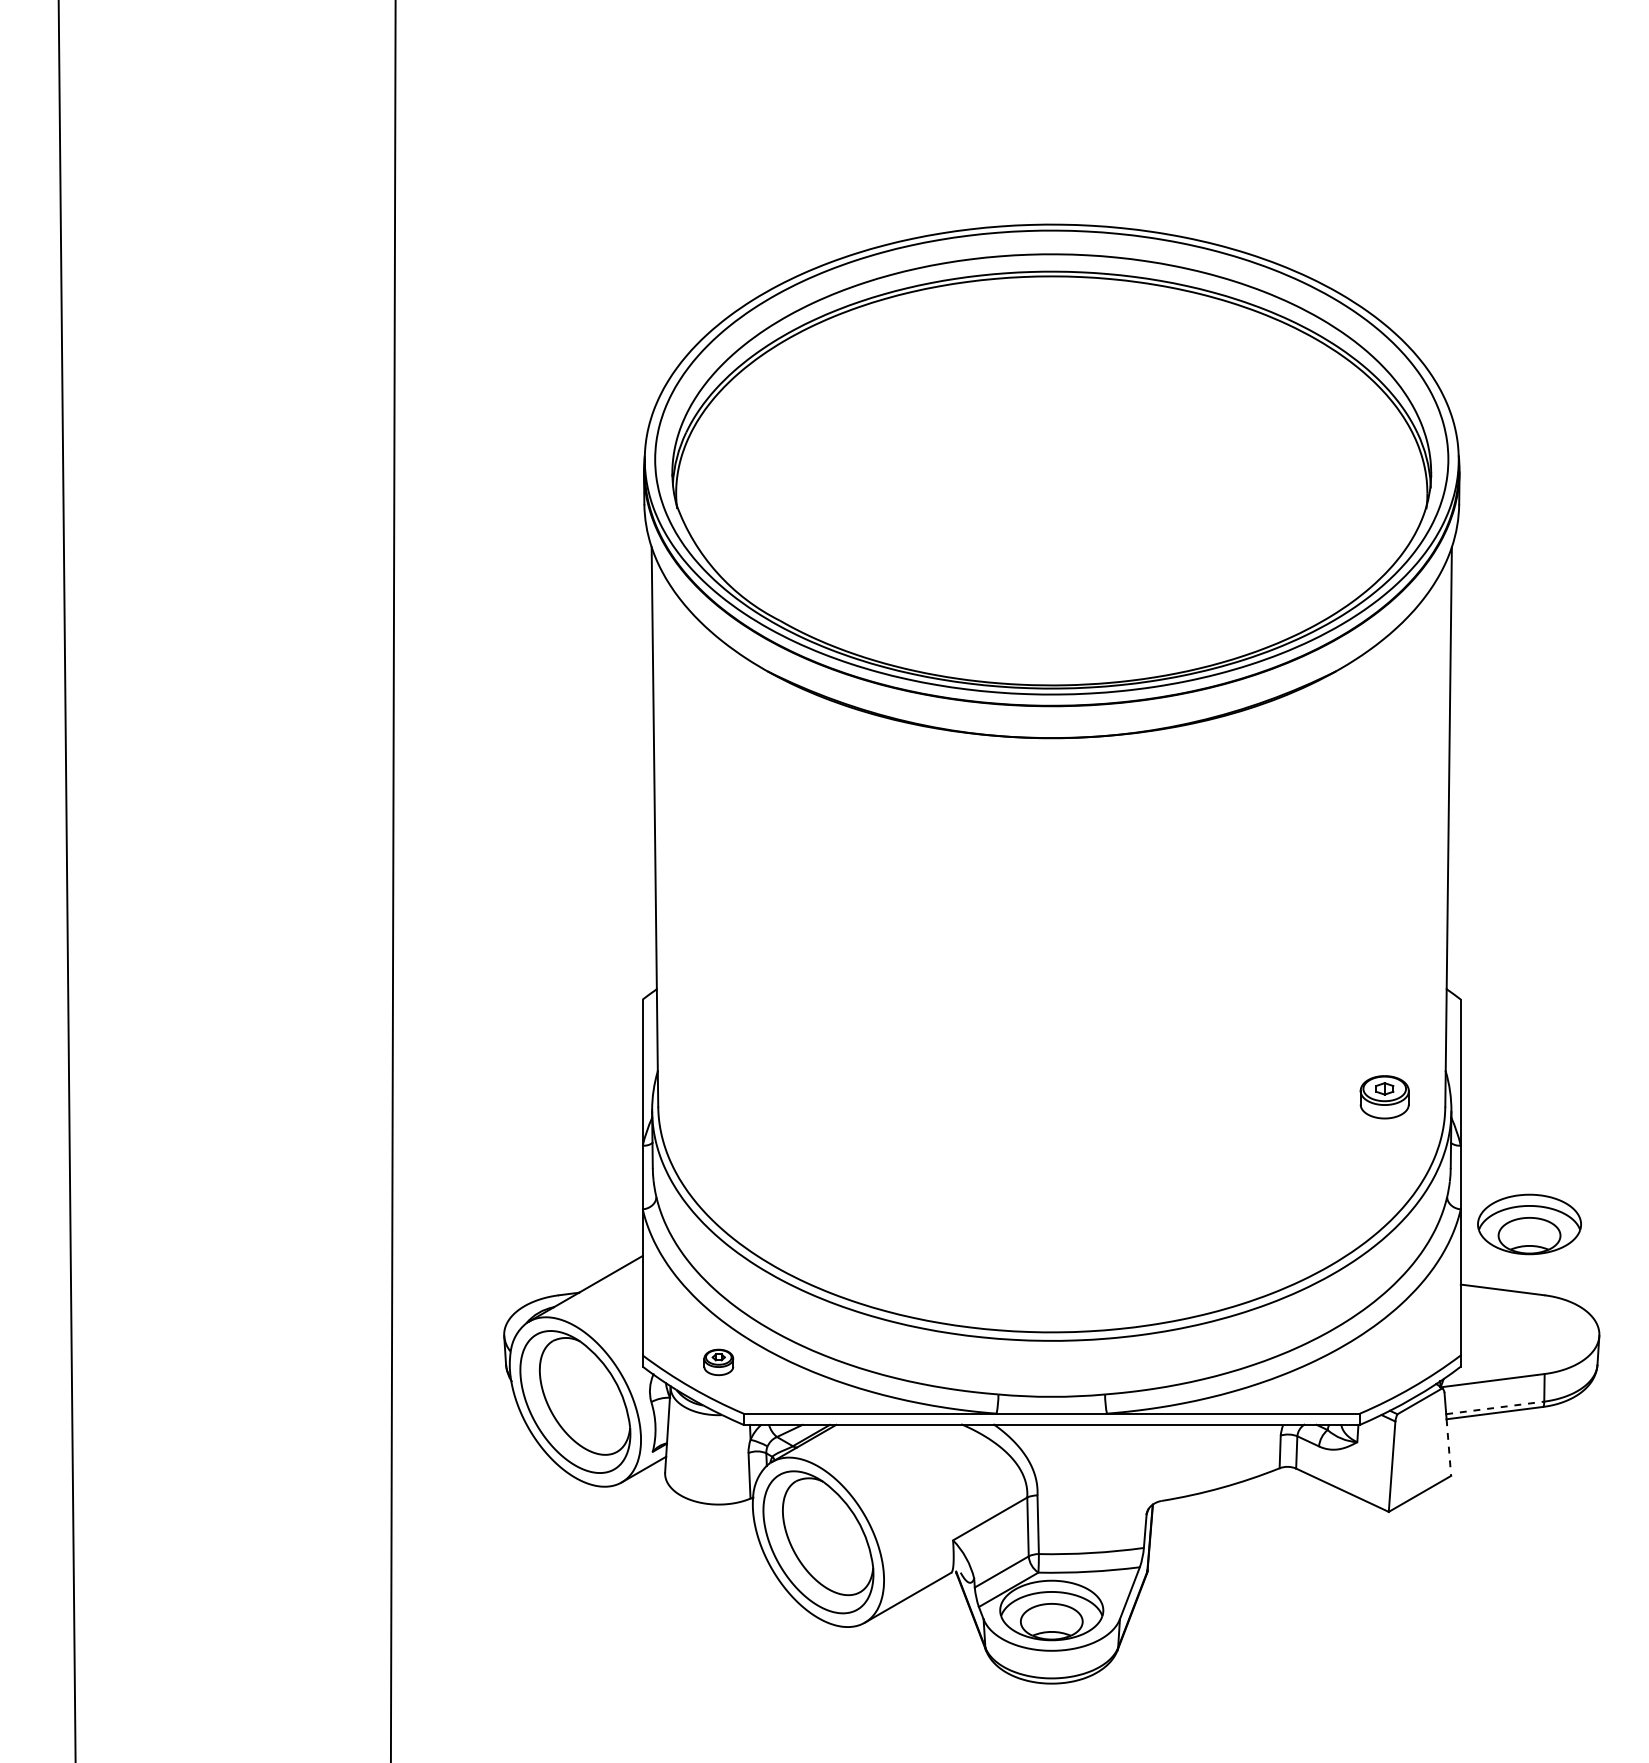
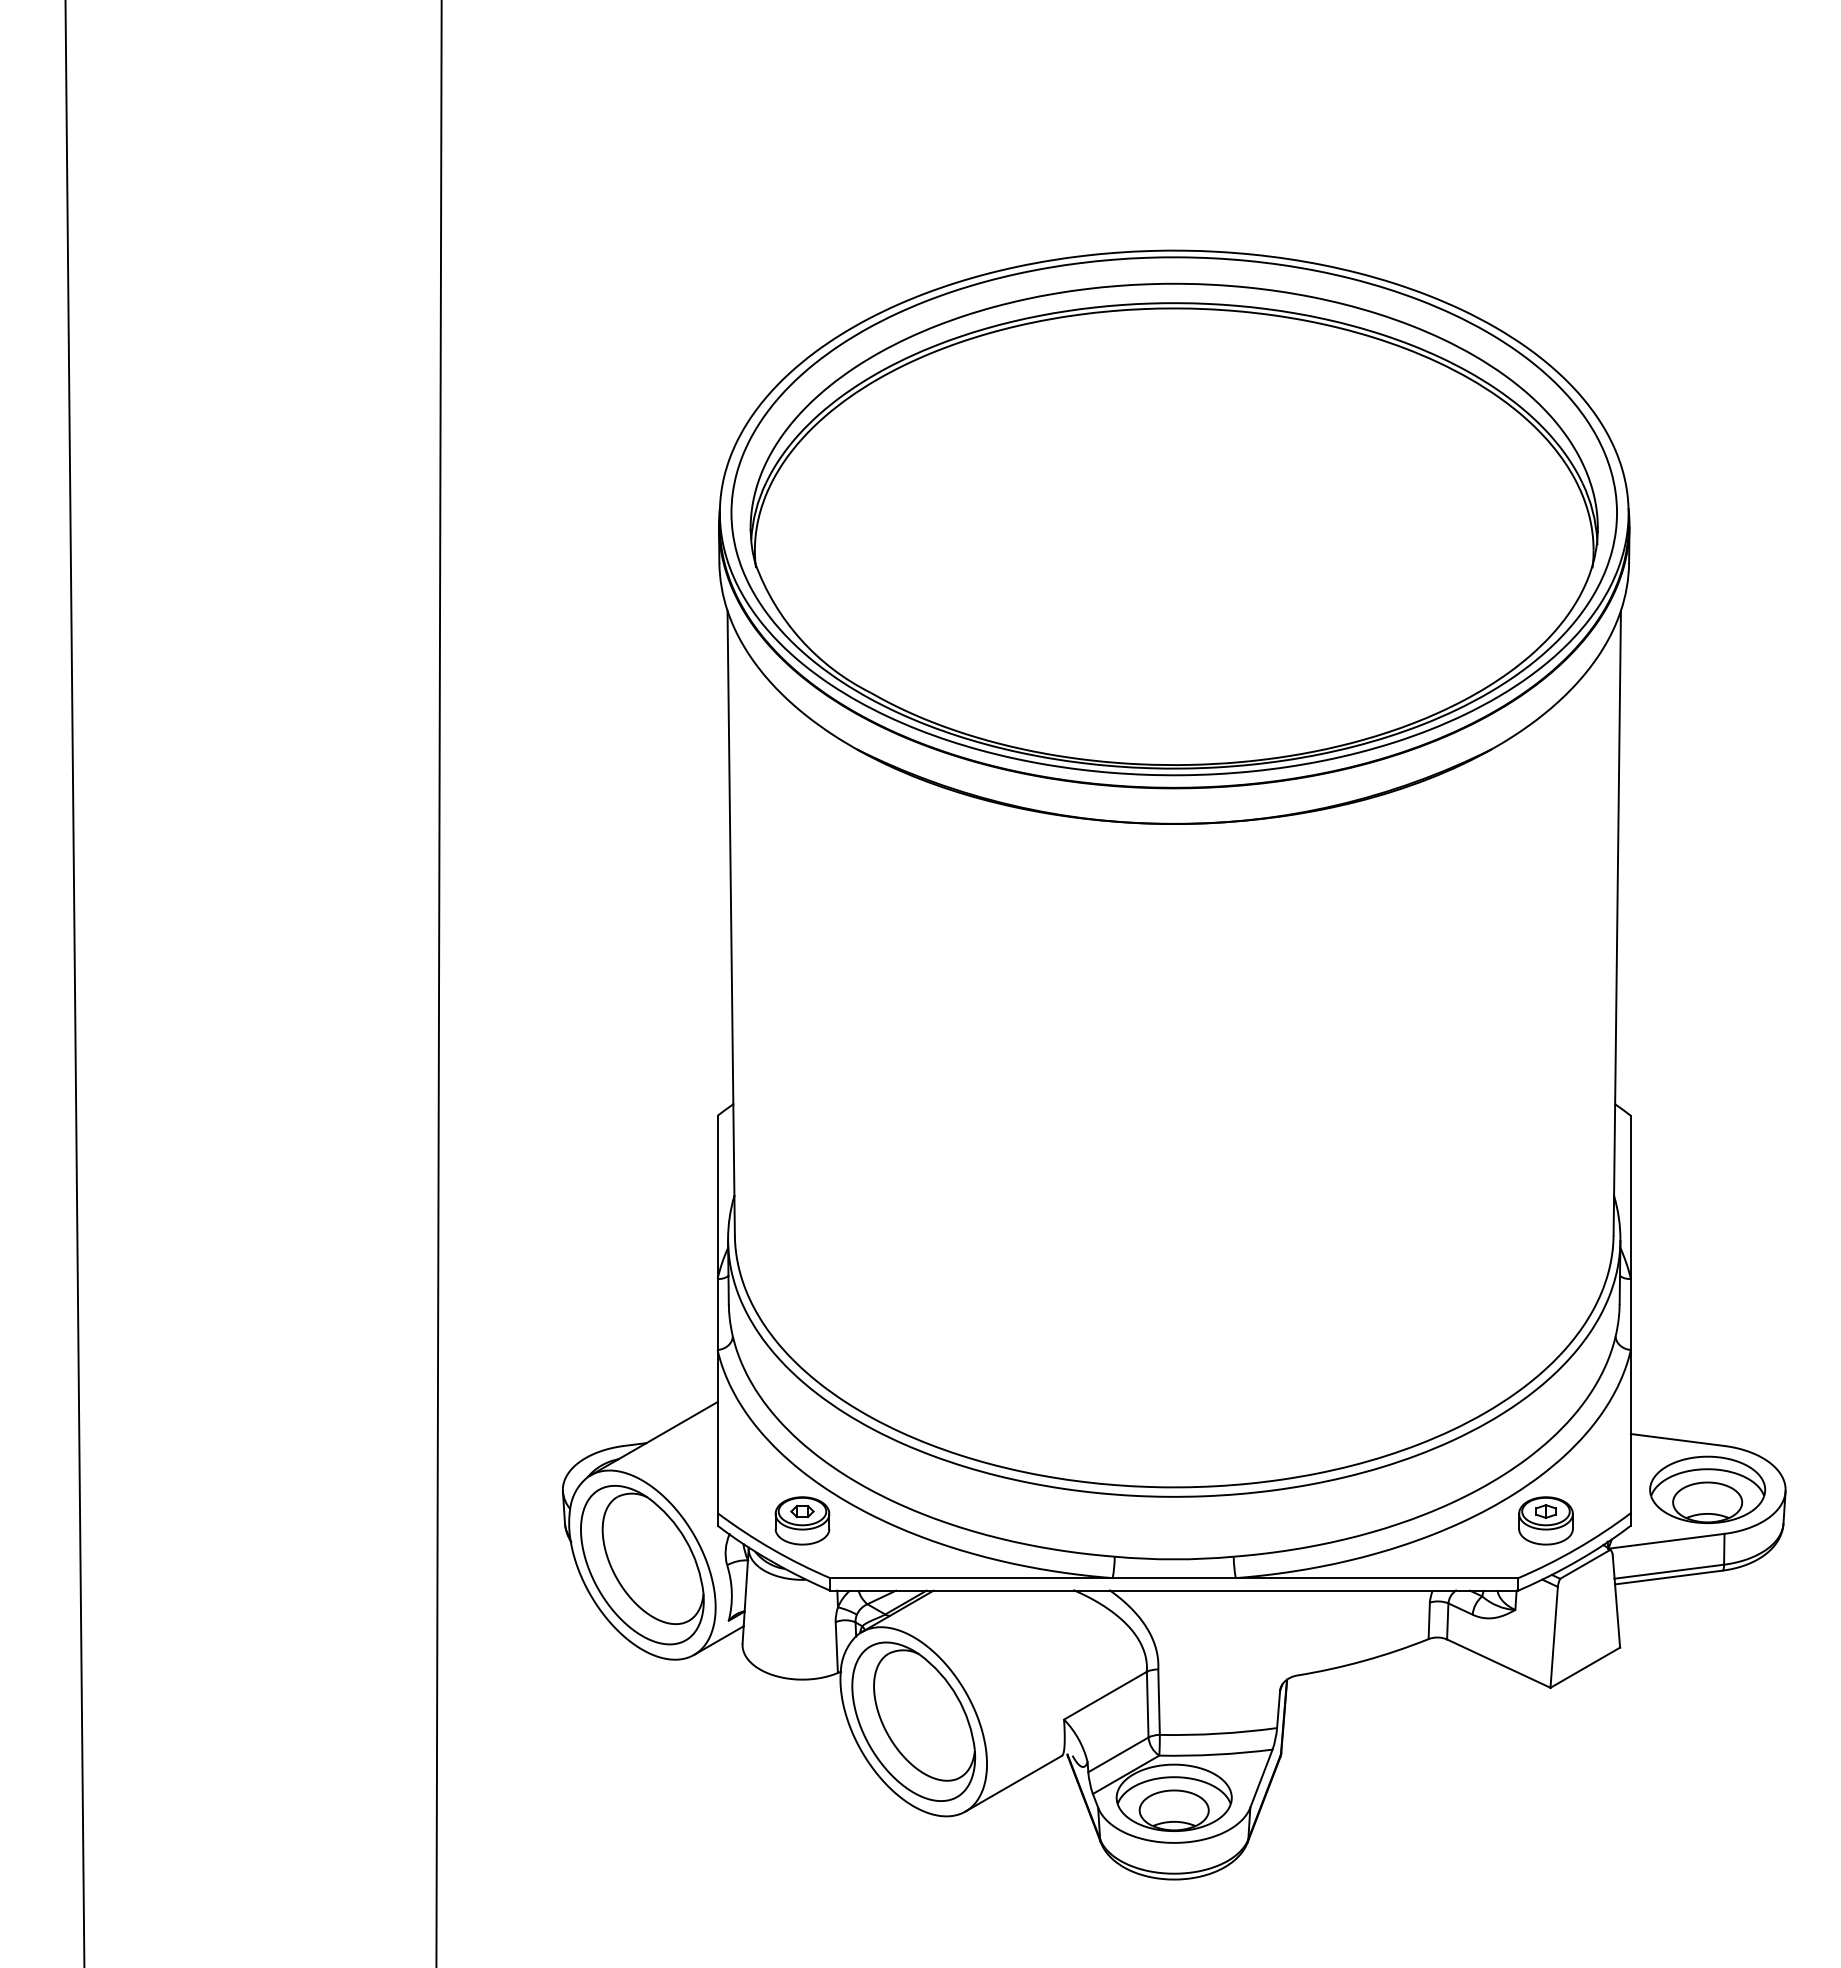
part: (1384, 1096) -> (1545, 1520), moved
part: (1529, 1224) -> (1707, 1489), moved
part: (718, 1362) -> (802, 1520), size x1.67
line: (1495, 1407) -> (1669, 1571), dashed -> solid
line: (1448, 1448) -> (1617, 1616), dashed -> solid

